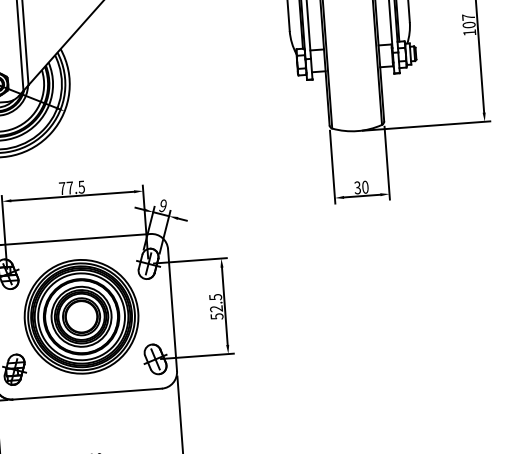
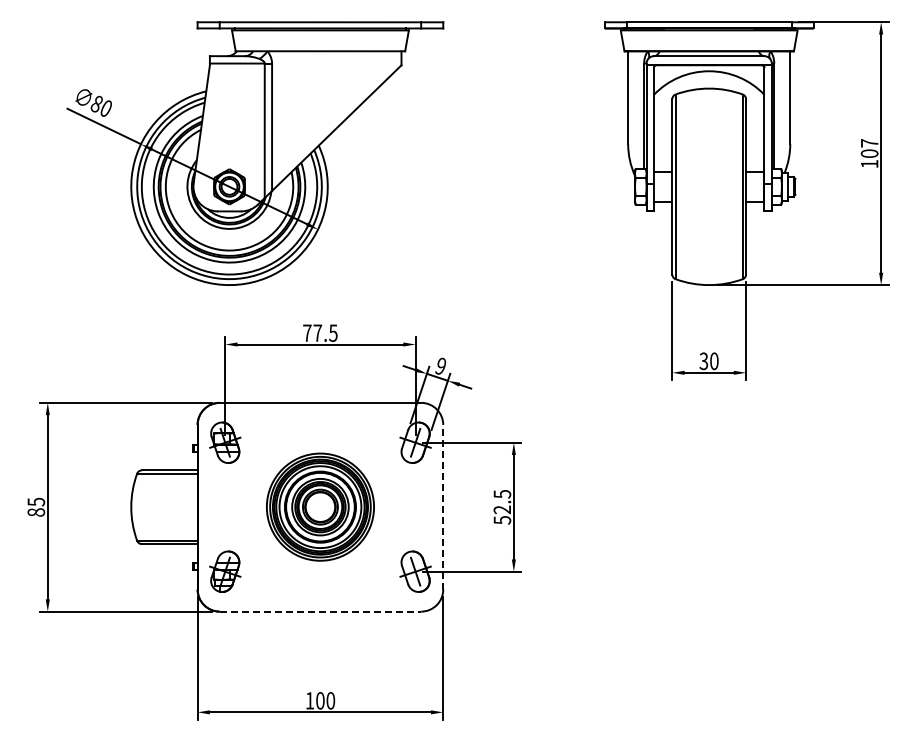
line: (172, 309) -> (443, 506), solid -> dashed
part: (81, 316) -> (320, 506), size x0.7
line: (87, 394) -> (320, 611), solid -> dashed

